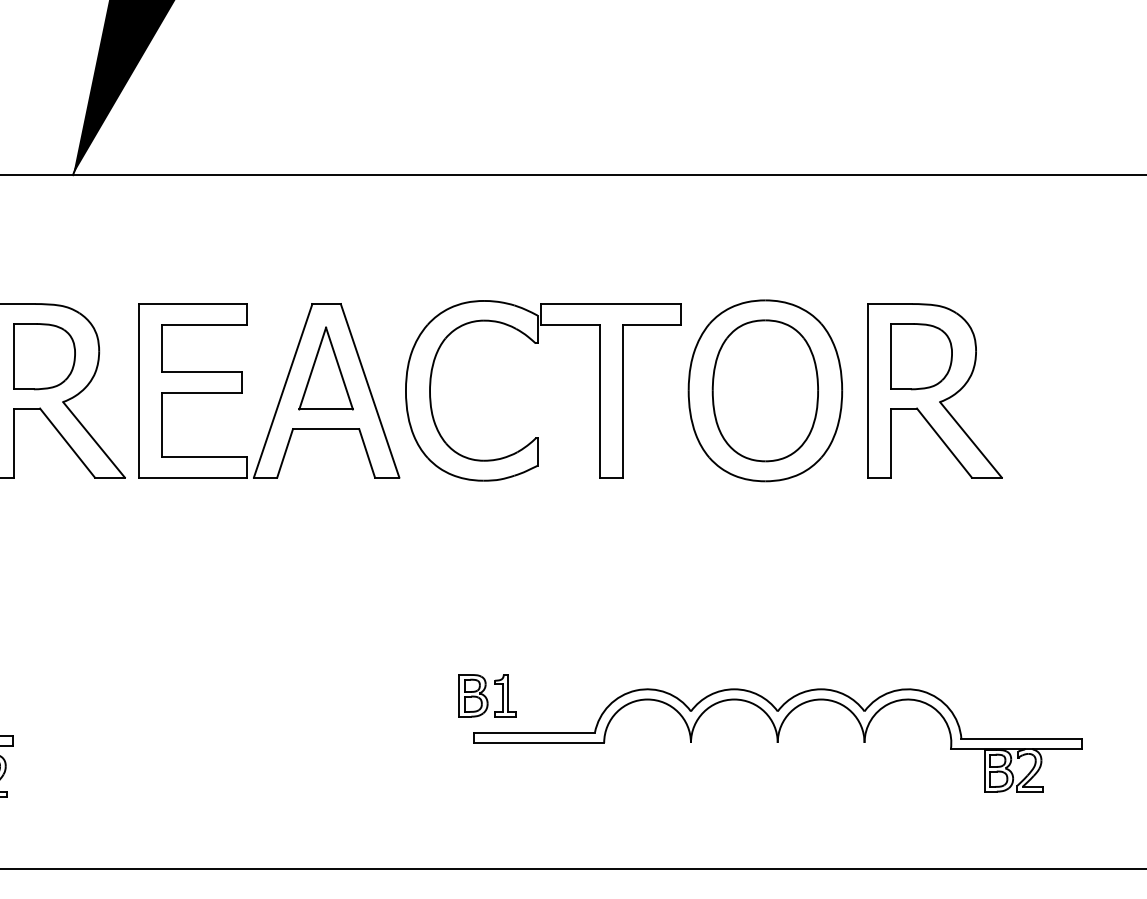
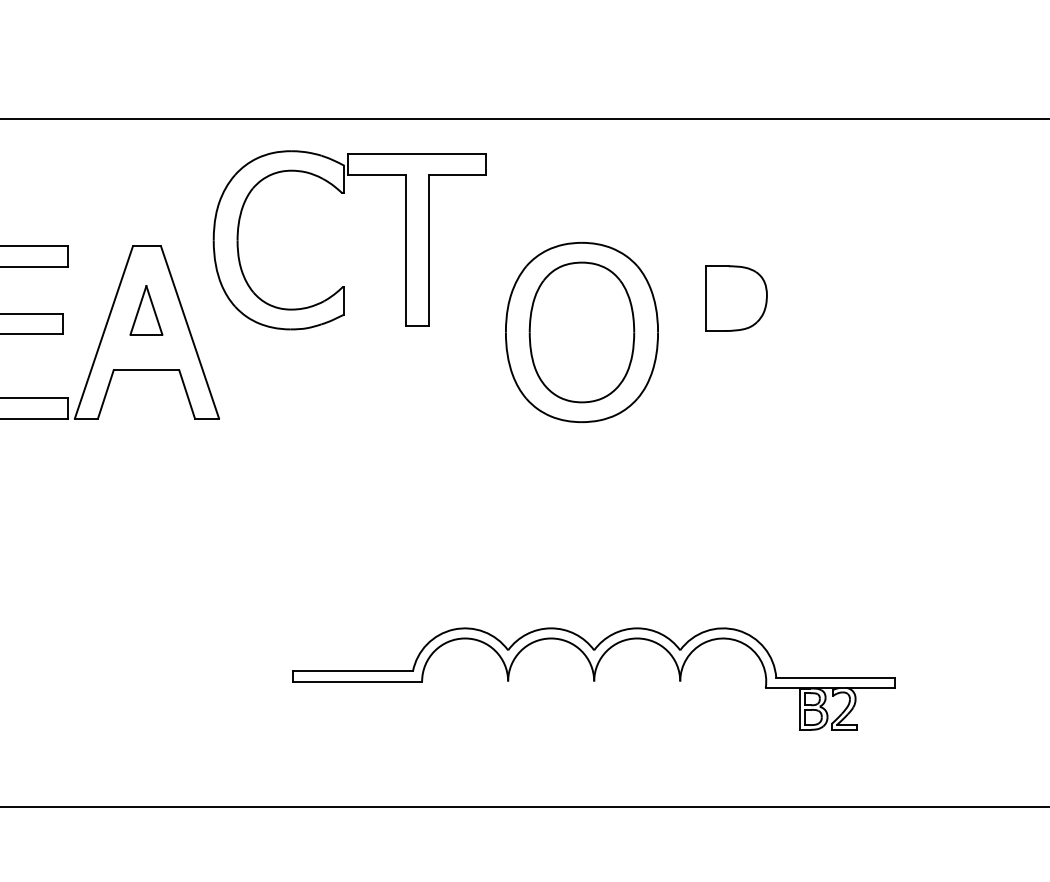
part: (538, 343) -> (345, 193), moved
part: (325, 368) -> (145, 310), size x0.6
part: (934, 390) -> (749, 332), removed
part: (487, 695) -> (306, 634), removed

